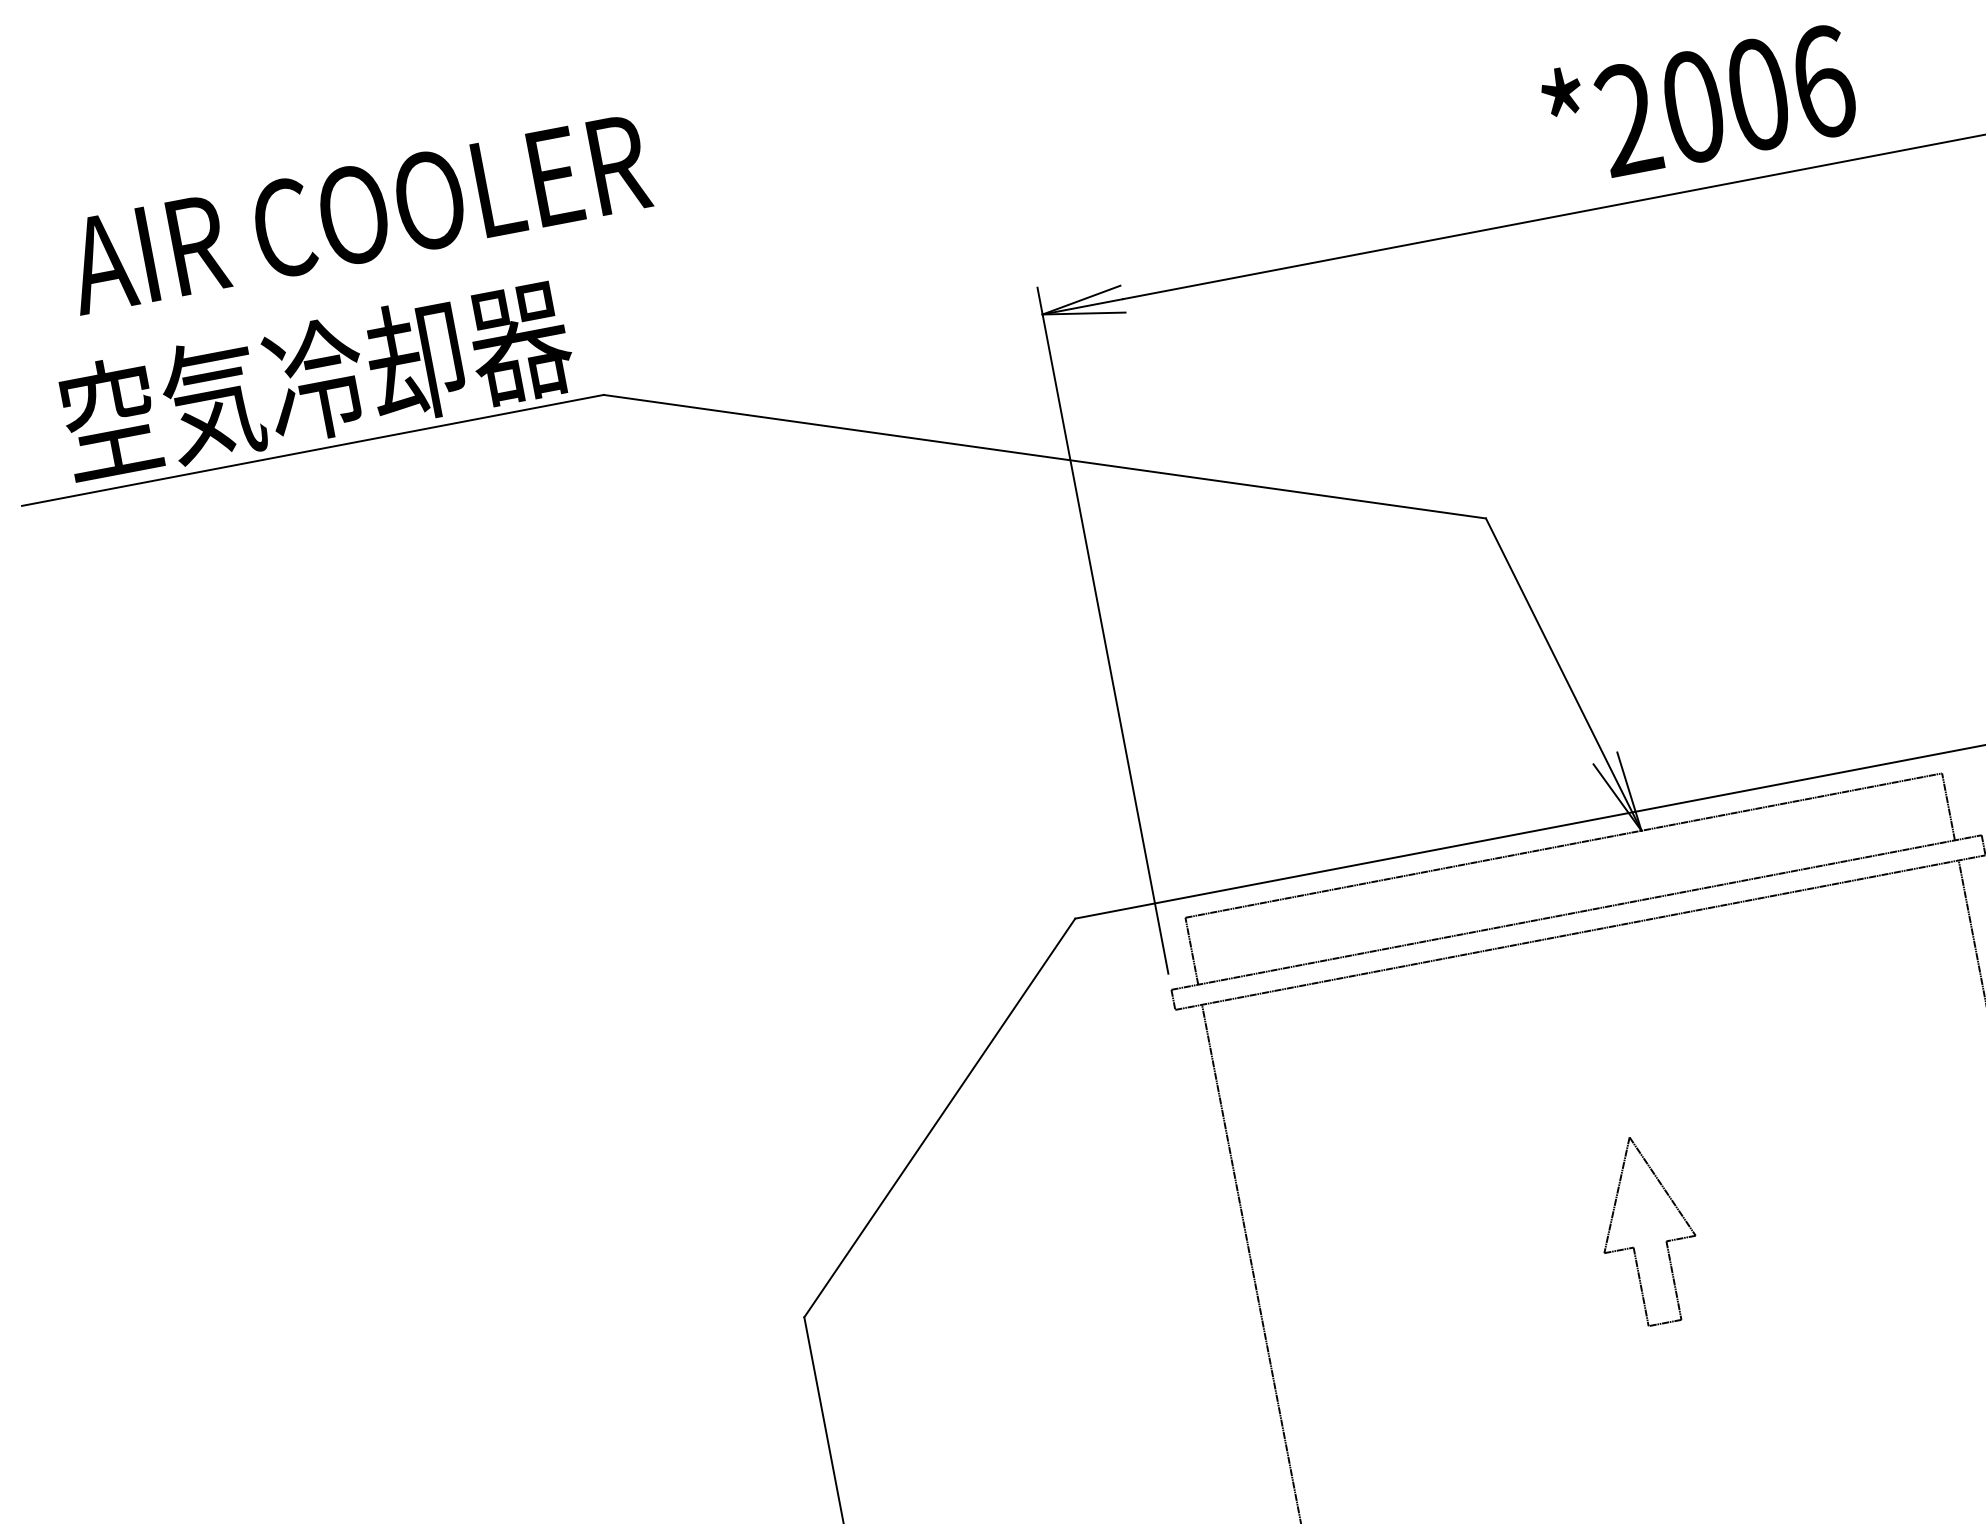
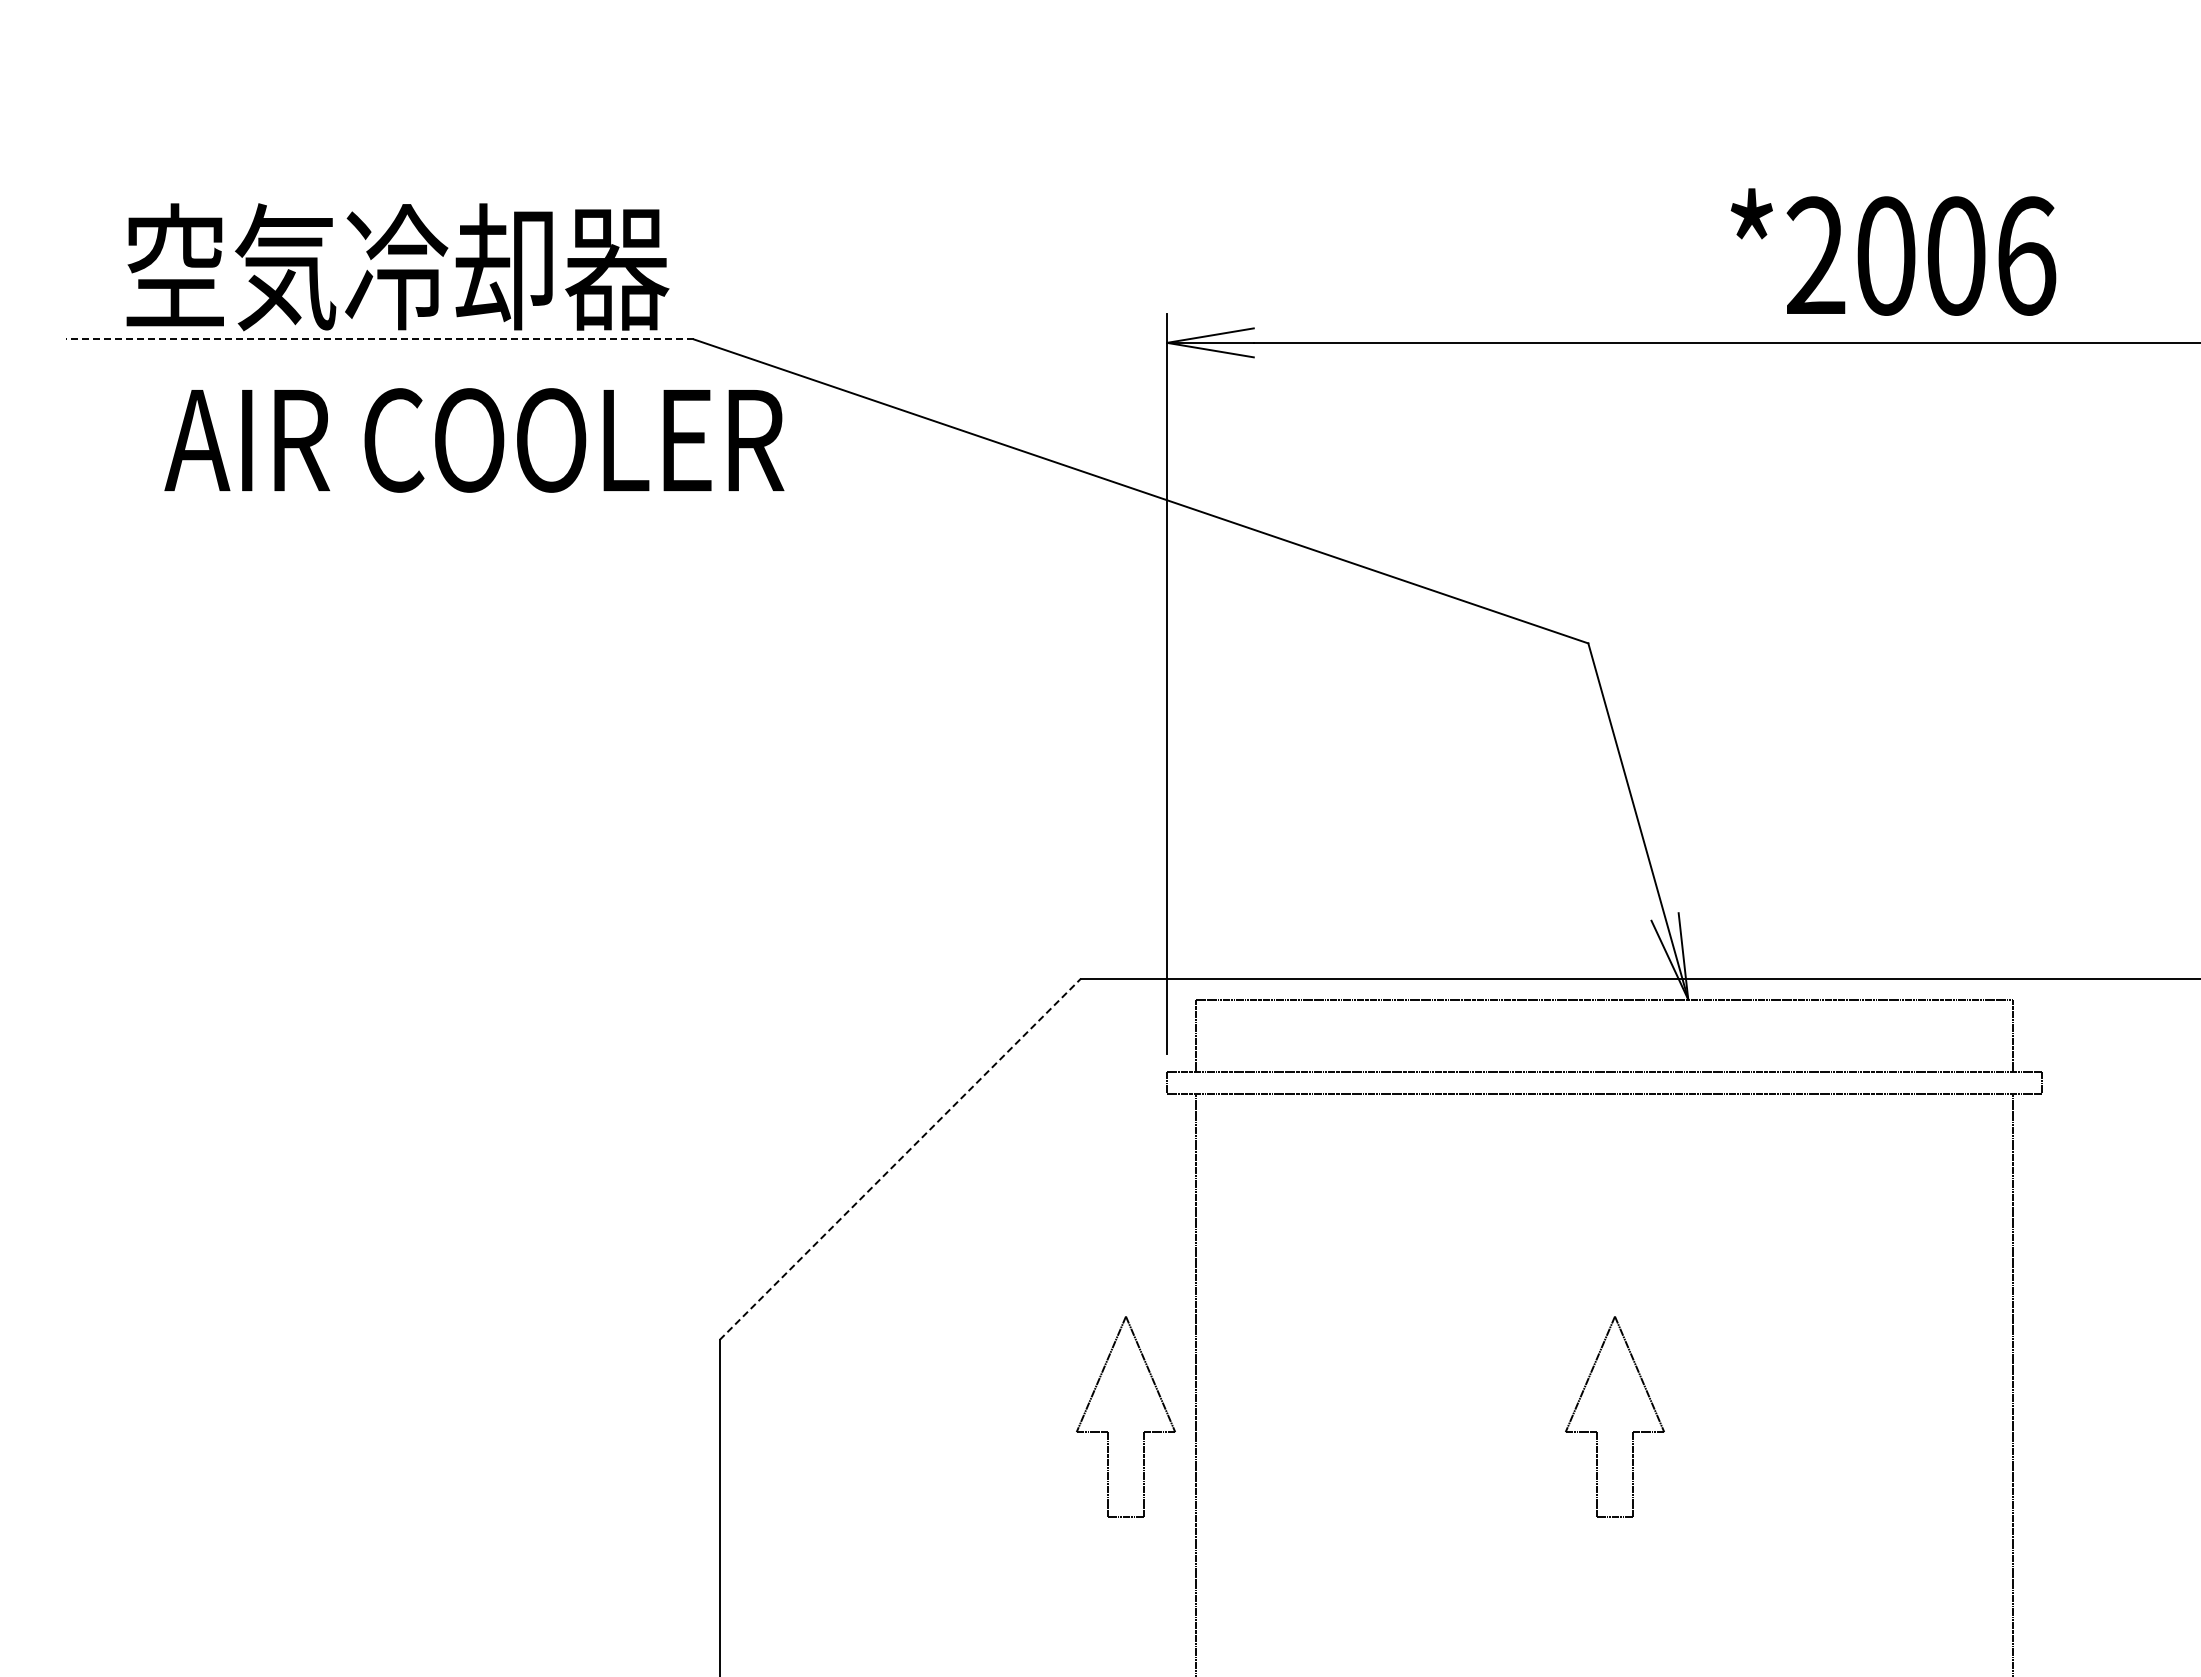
text: (358, 214) -> (474, 440), moved
line: (313, 450) -> (380, 339), solid -> dashed
line: (939, 1118) -> (900, 1159), solid -> dashed
part: (1180, 1334) -> (1108, 1432), added

